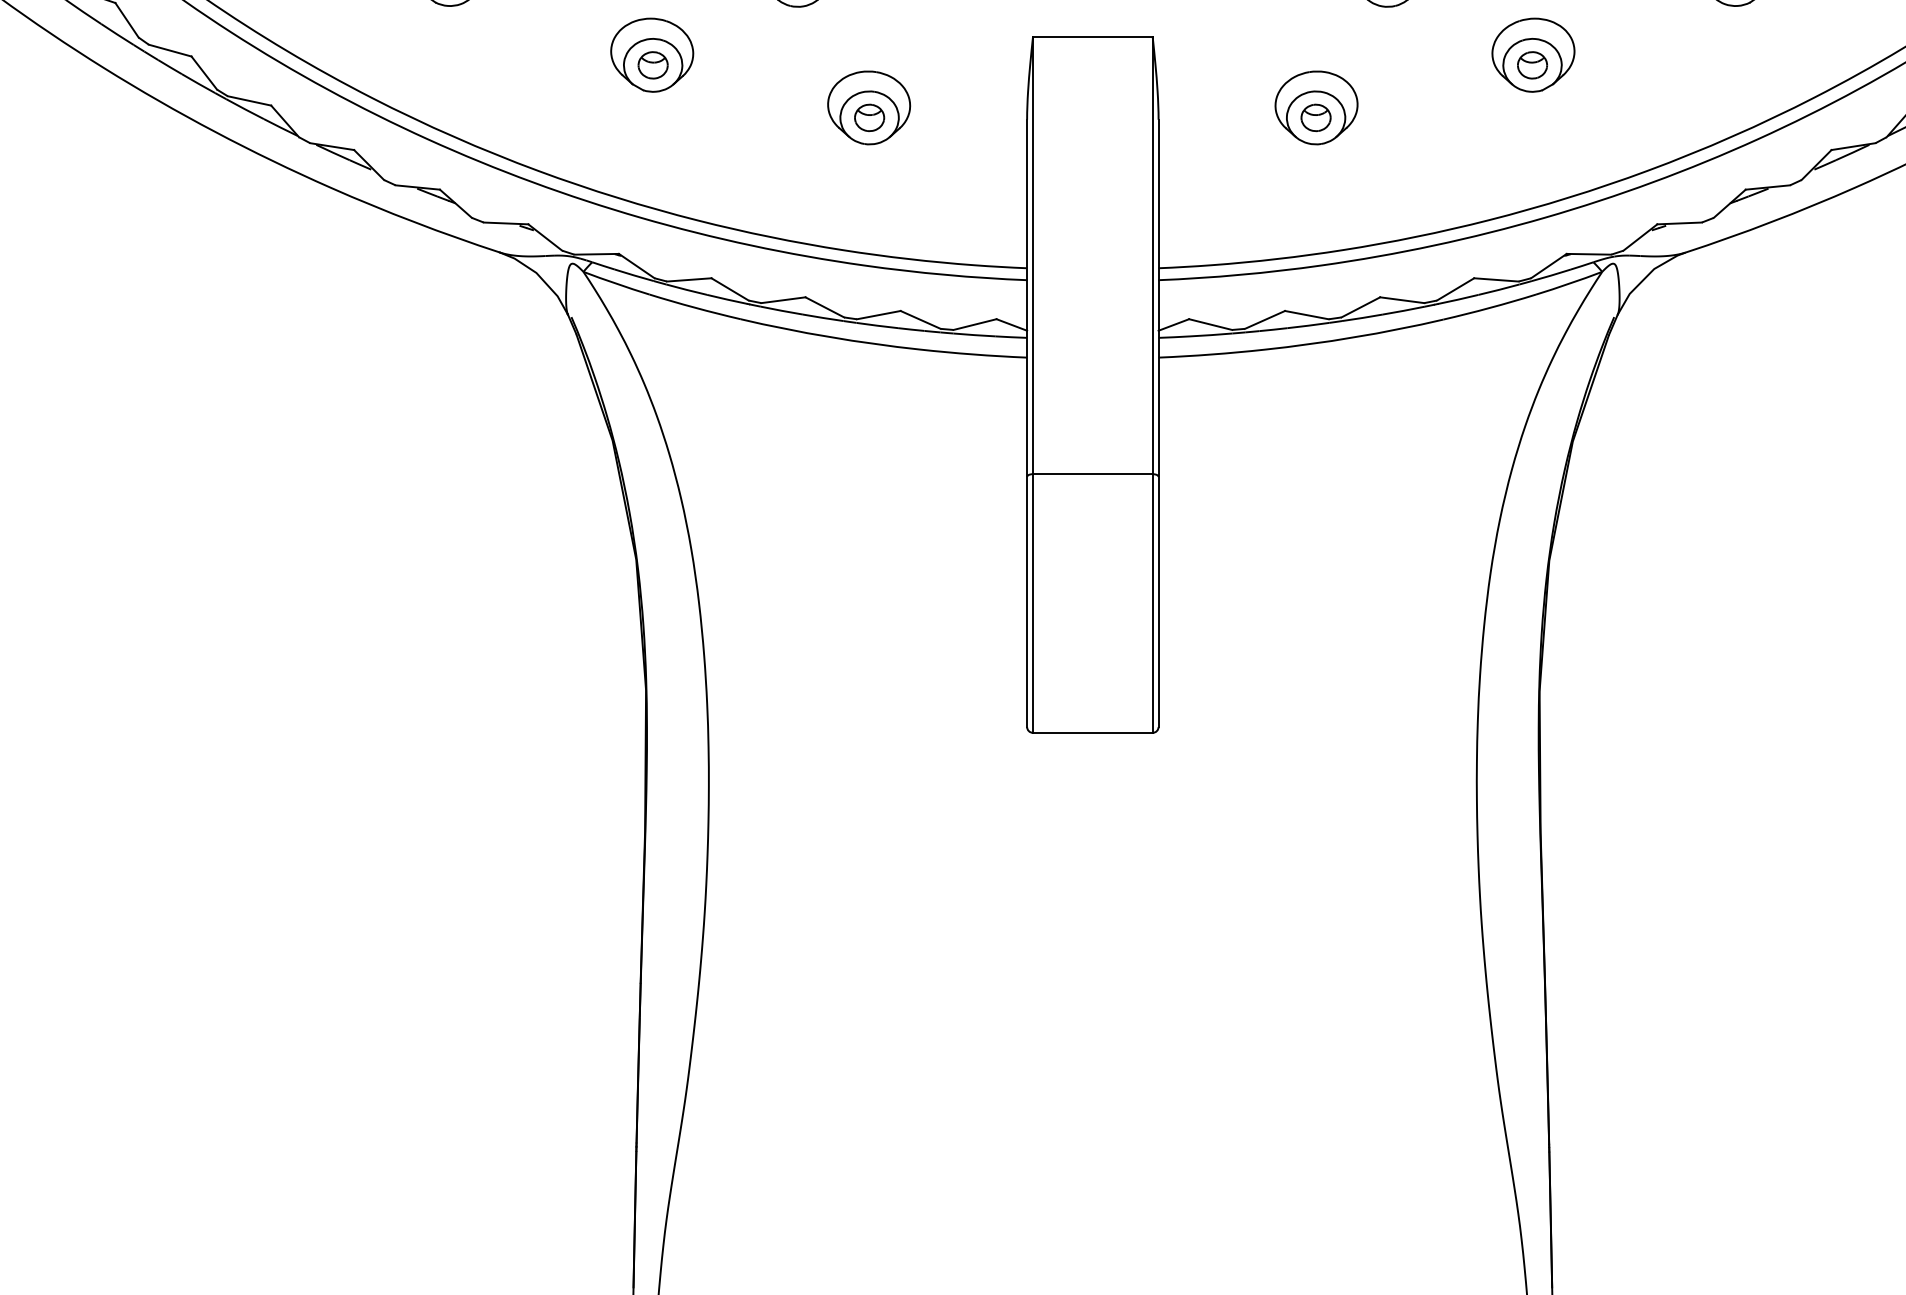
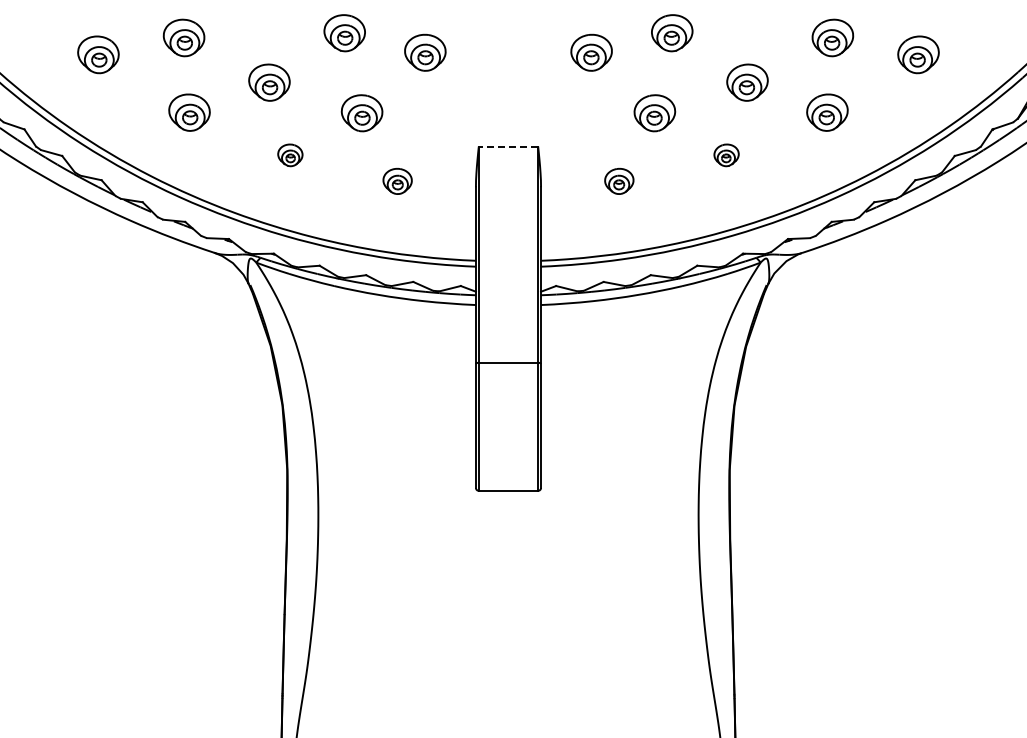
line: (1092, 37) -> (508, 146), solid -> dashed
part: (652, 55) -> (290, 155), size x0.6
part: (1533, 55) -> (726, 155), size x0.6
part: (868, 108) -> (397, 181), size x0.7
part: (1317, 108) -> (619, 181), size x0.7

